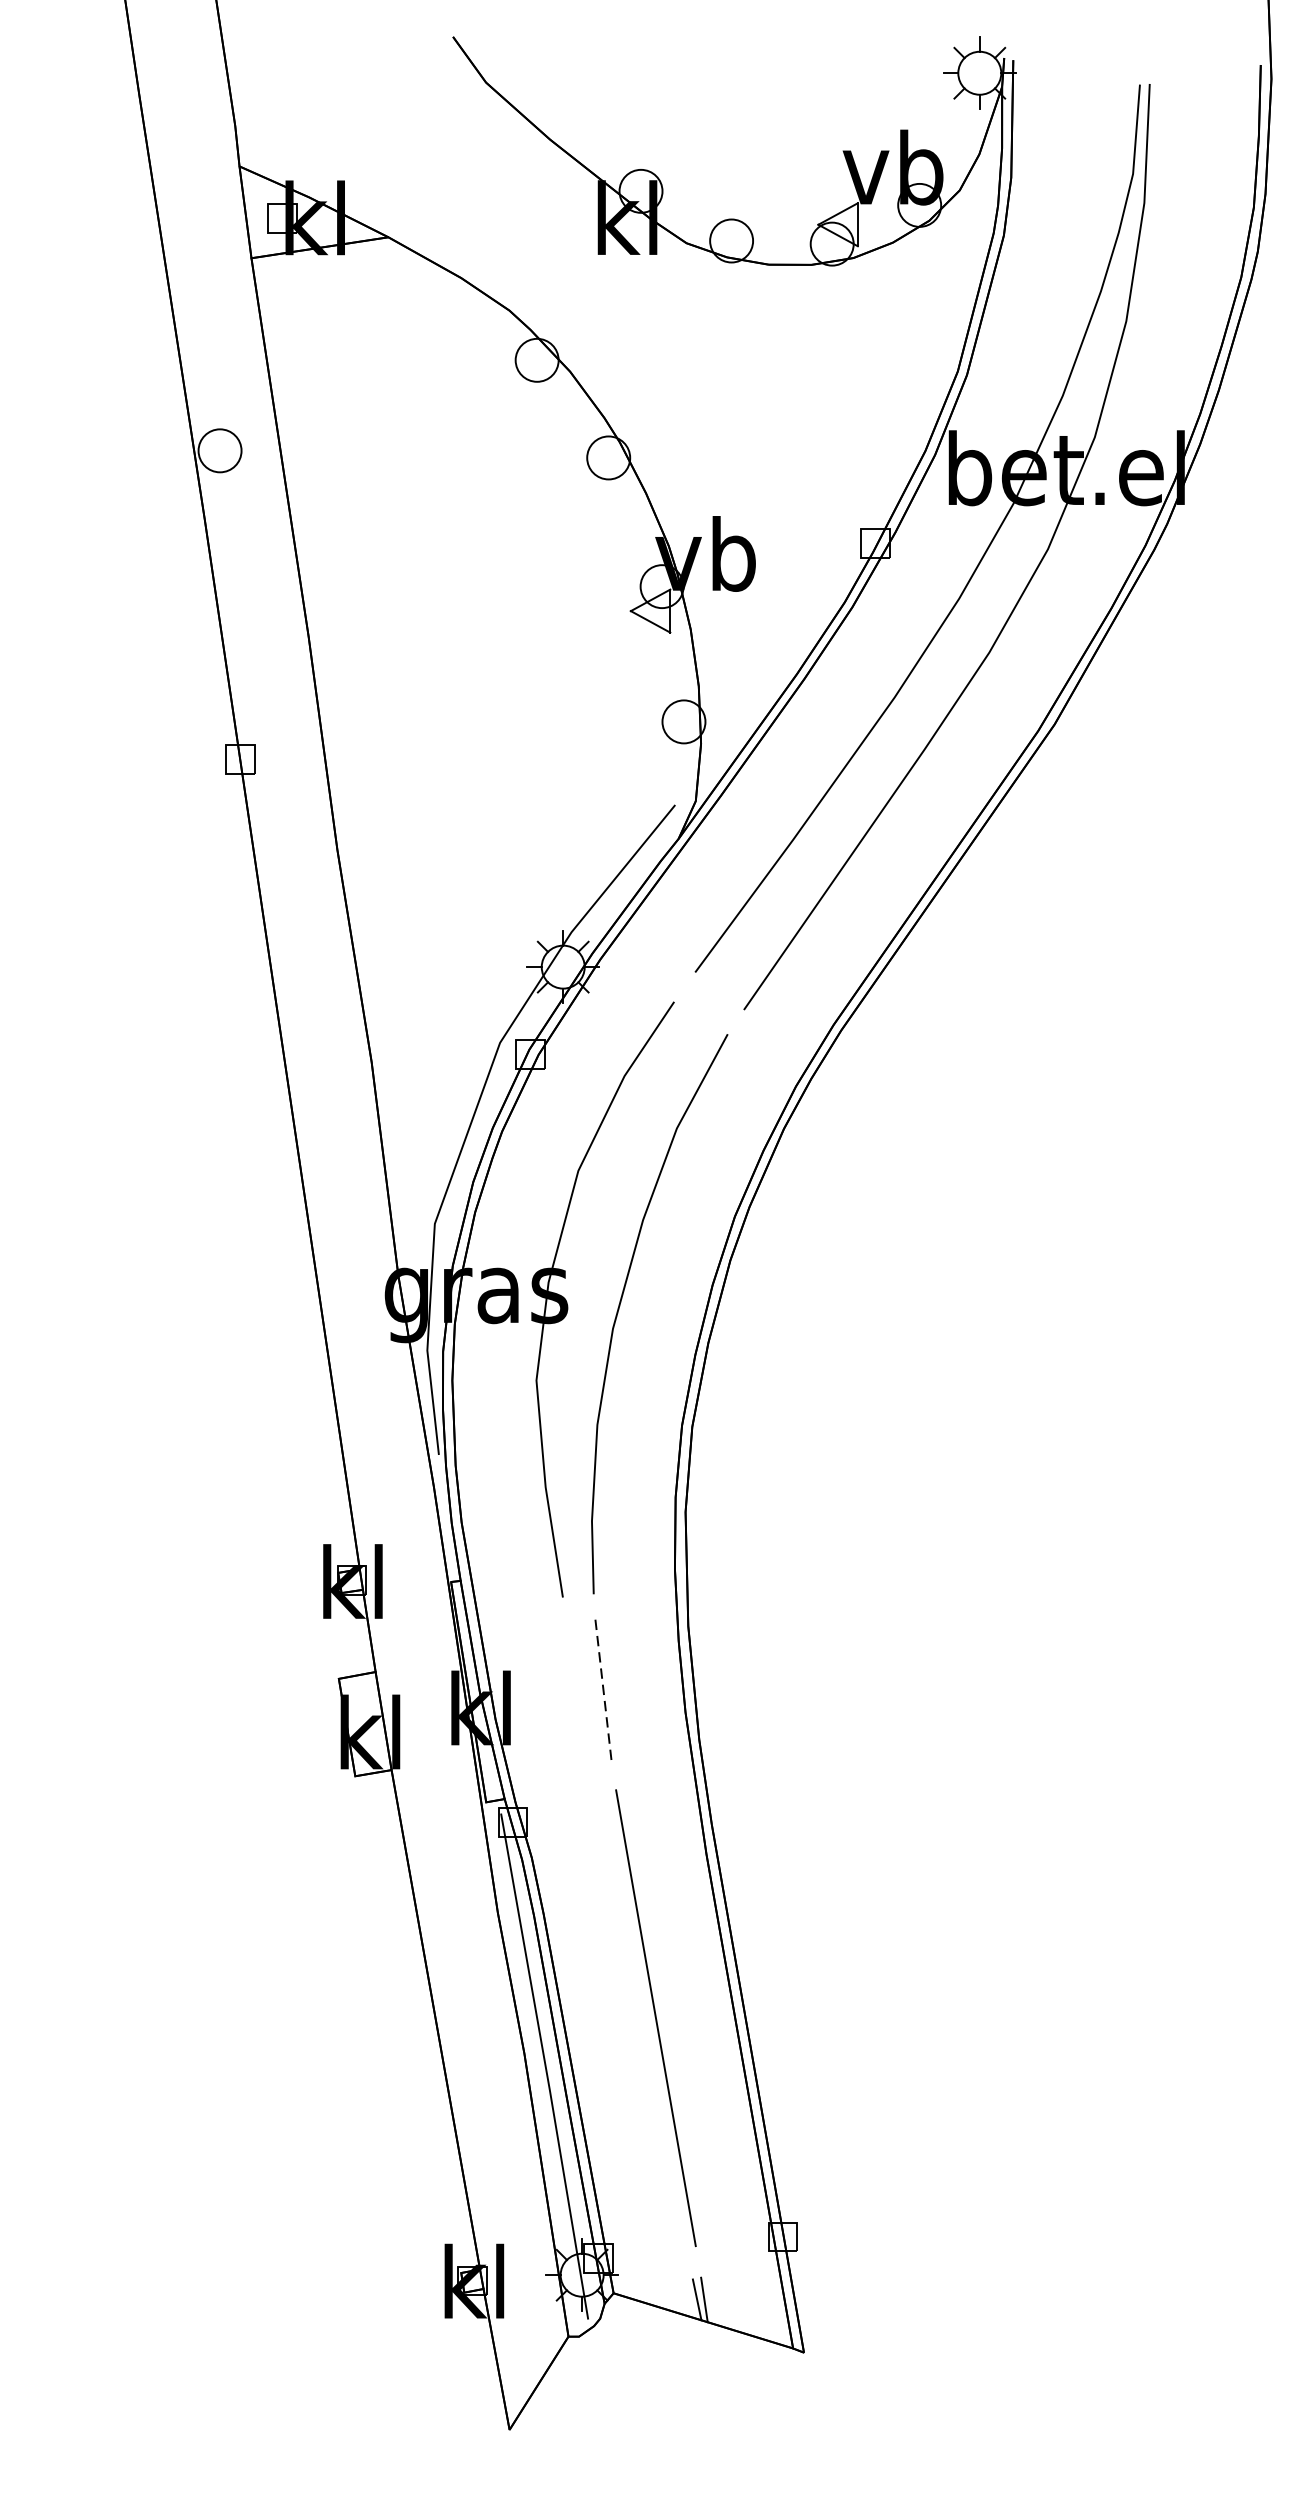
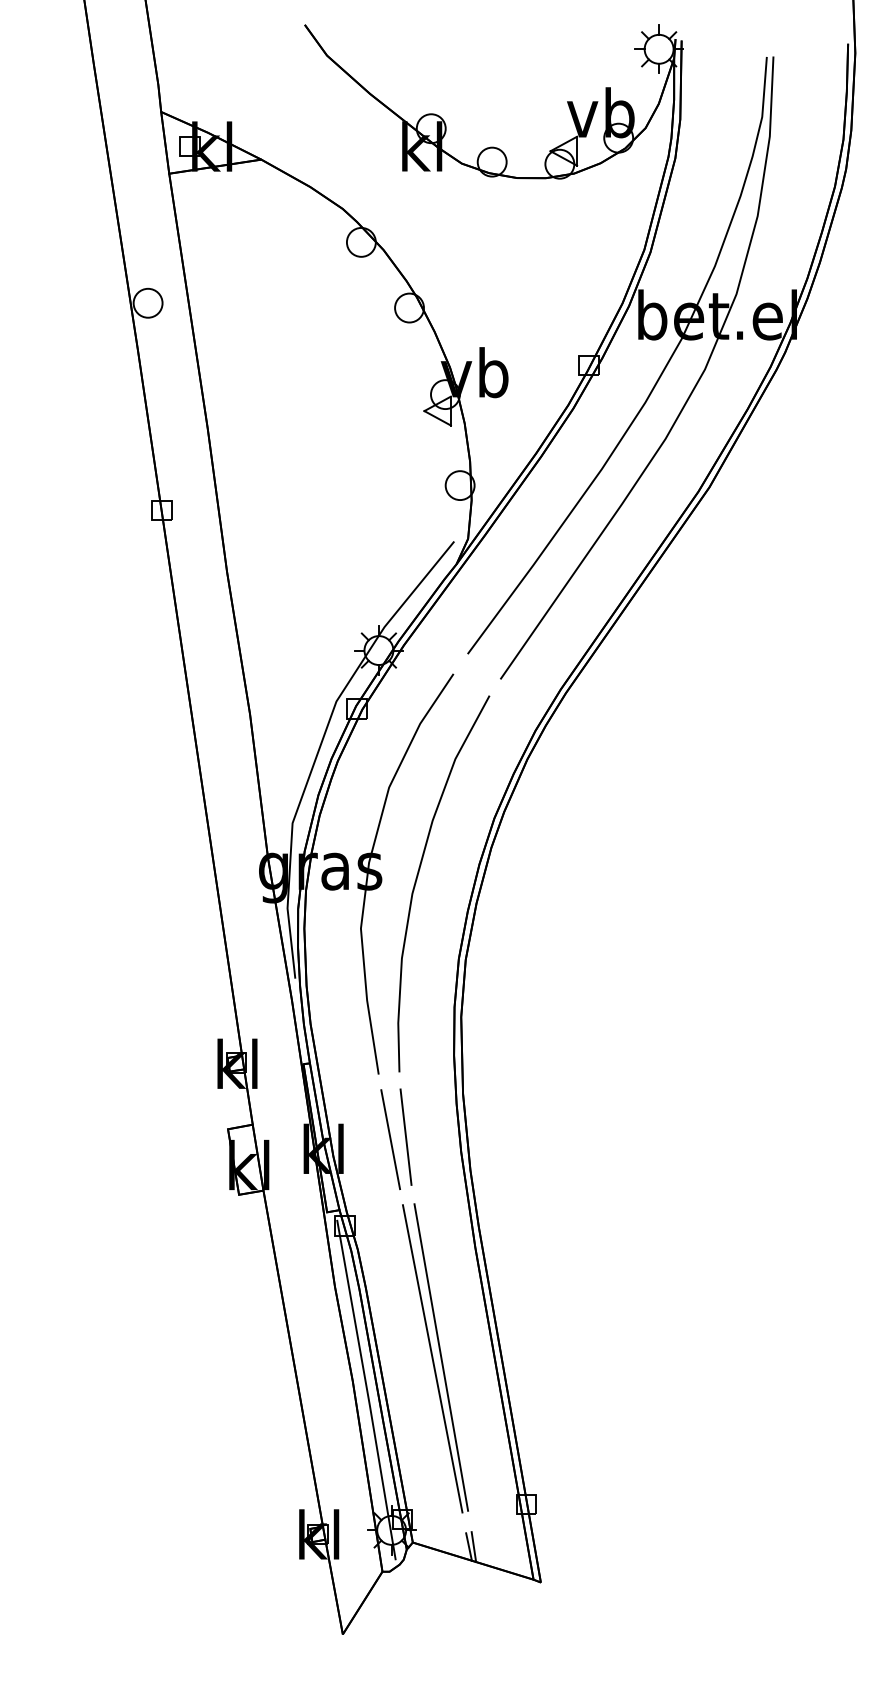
line: (604, 1691) -> (406, 1137), dashed -> solid
line: (580, 1694) -> (390, 1139), added
line: (642, 2019) -> (432, 1358), added

